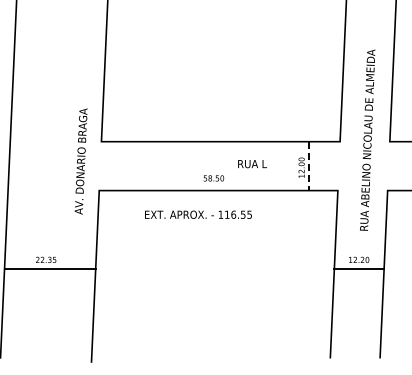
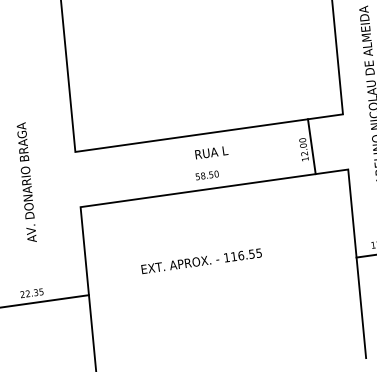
text: (80, 161) -> (26, 182), moved
text: (252, 164) -> (211, 153), moved
line: (308, 166) -> (311, 147), dashed -> solid
text: (198, 214) -> (201, 260), moved

